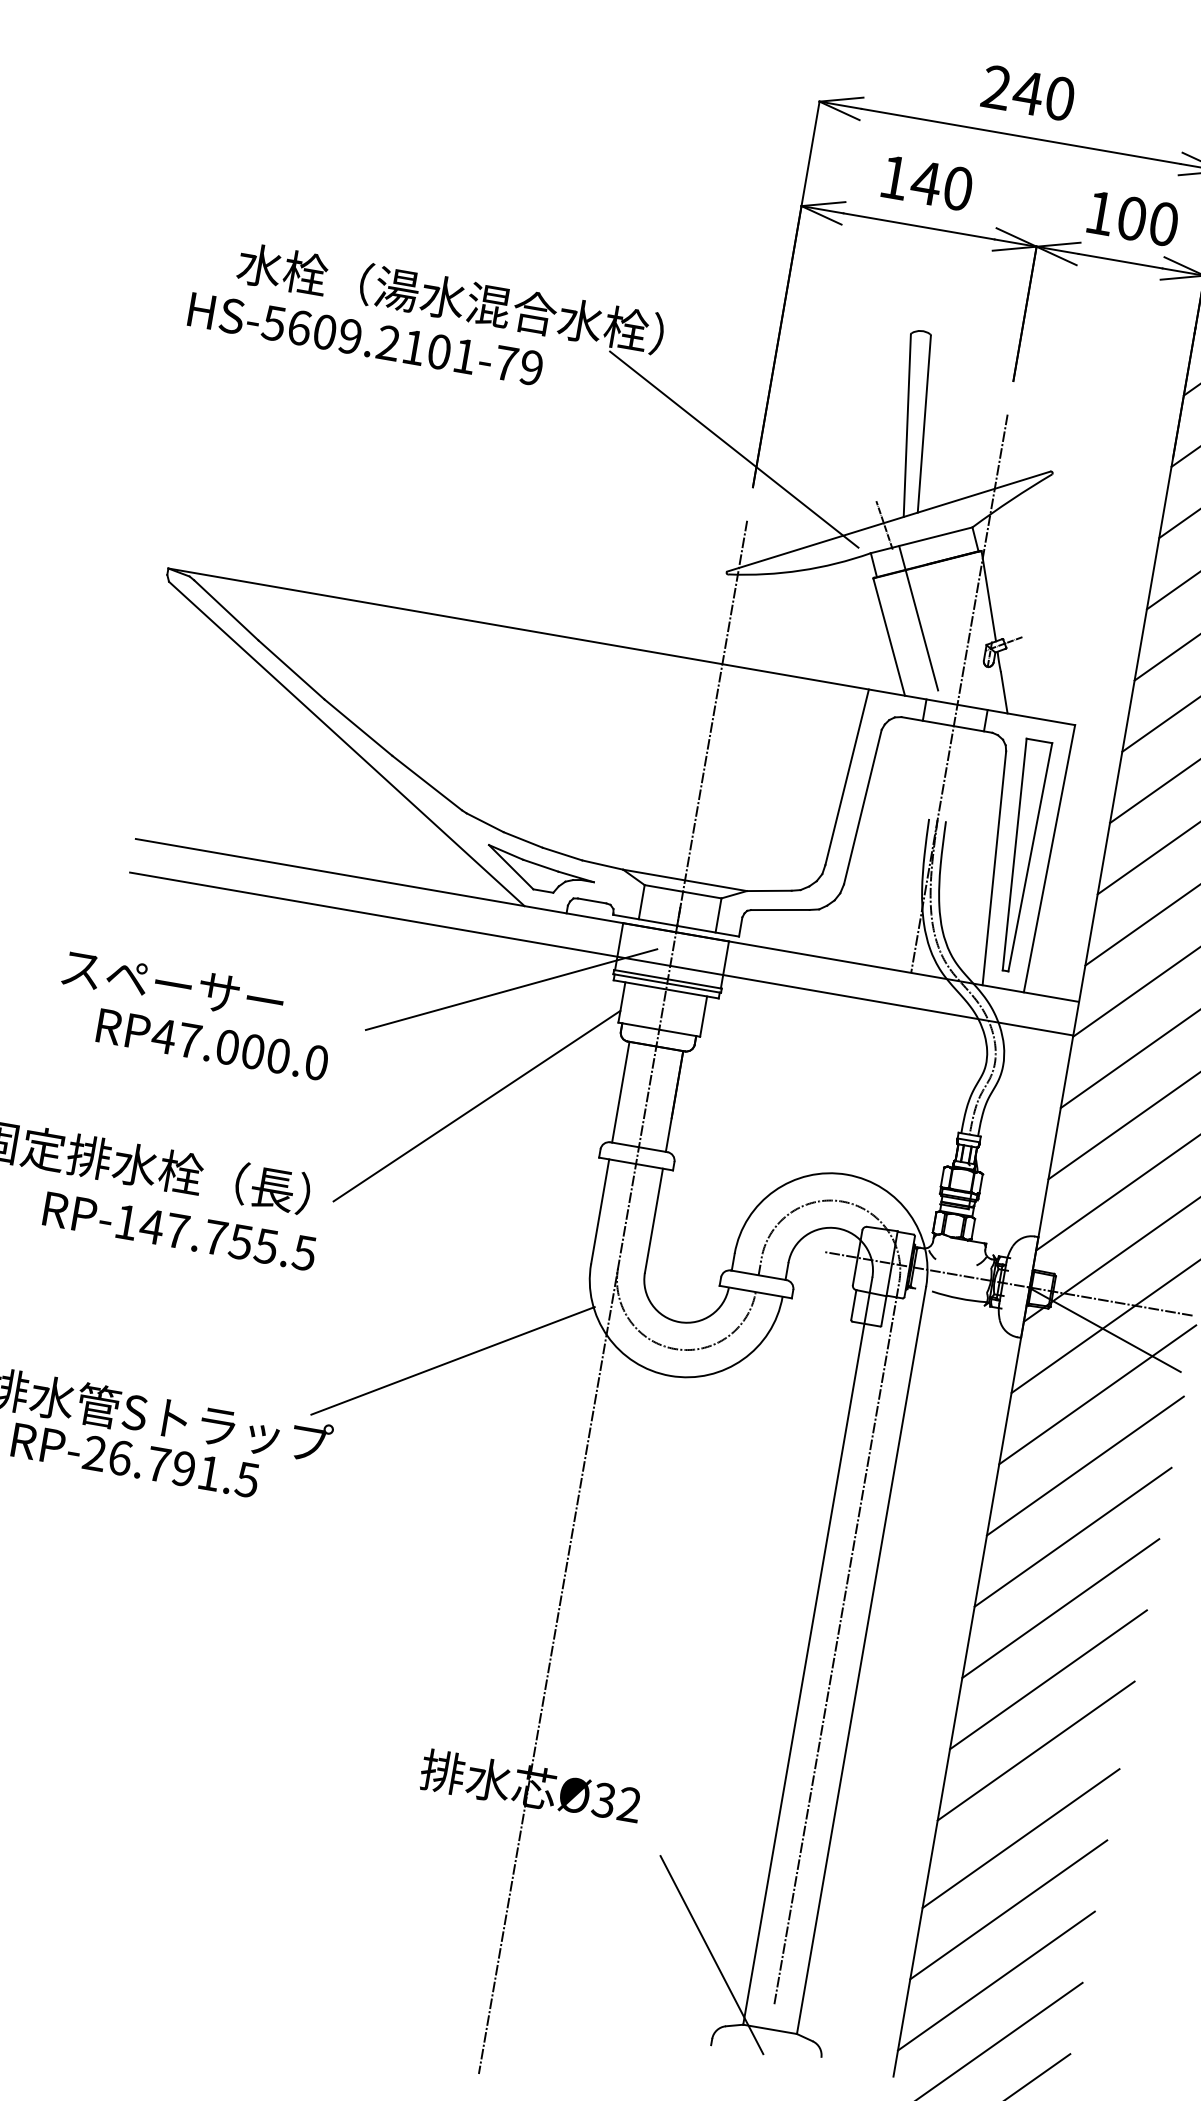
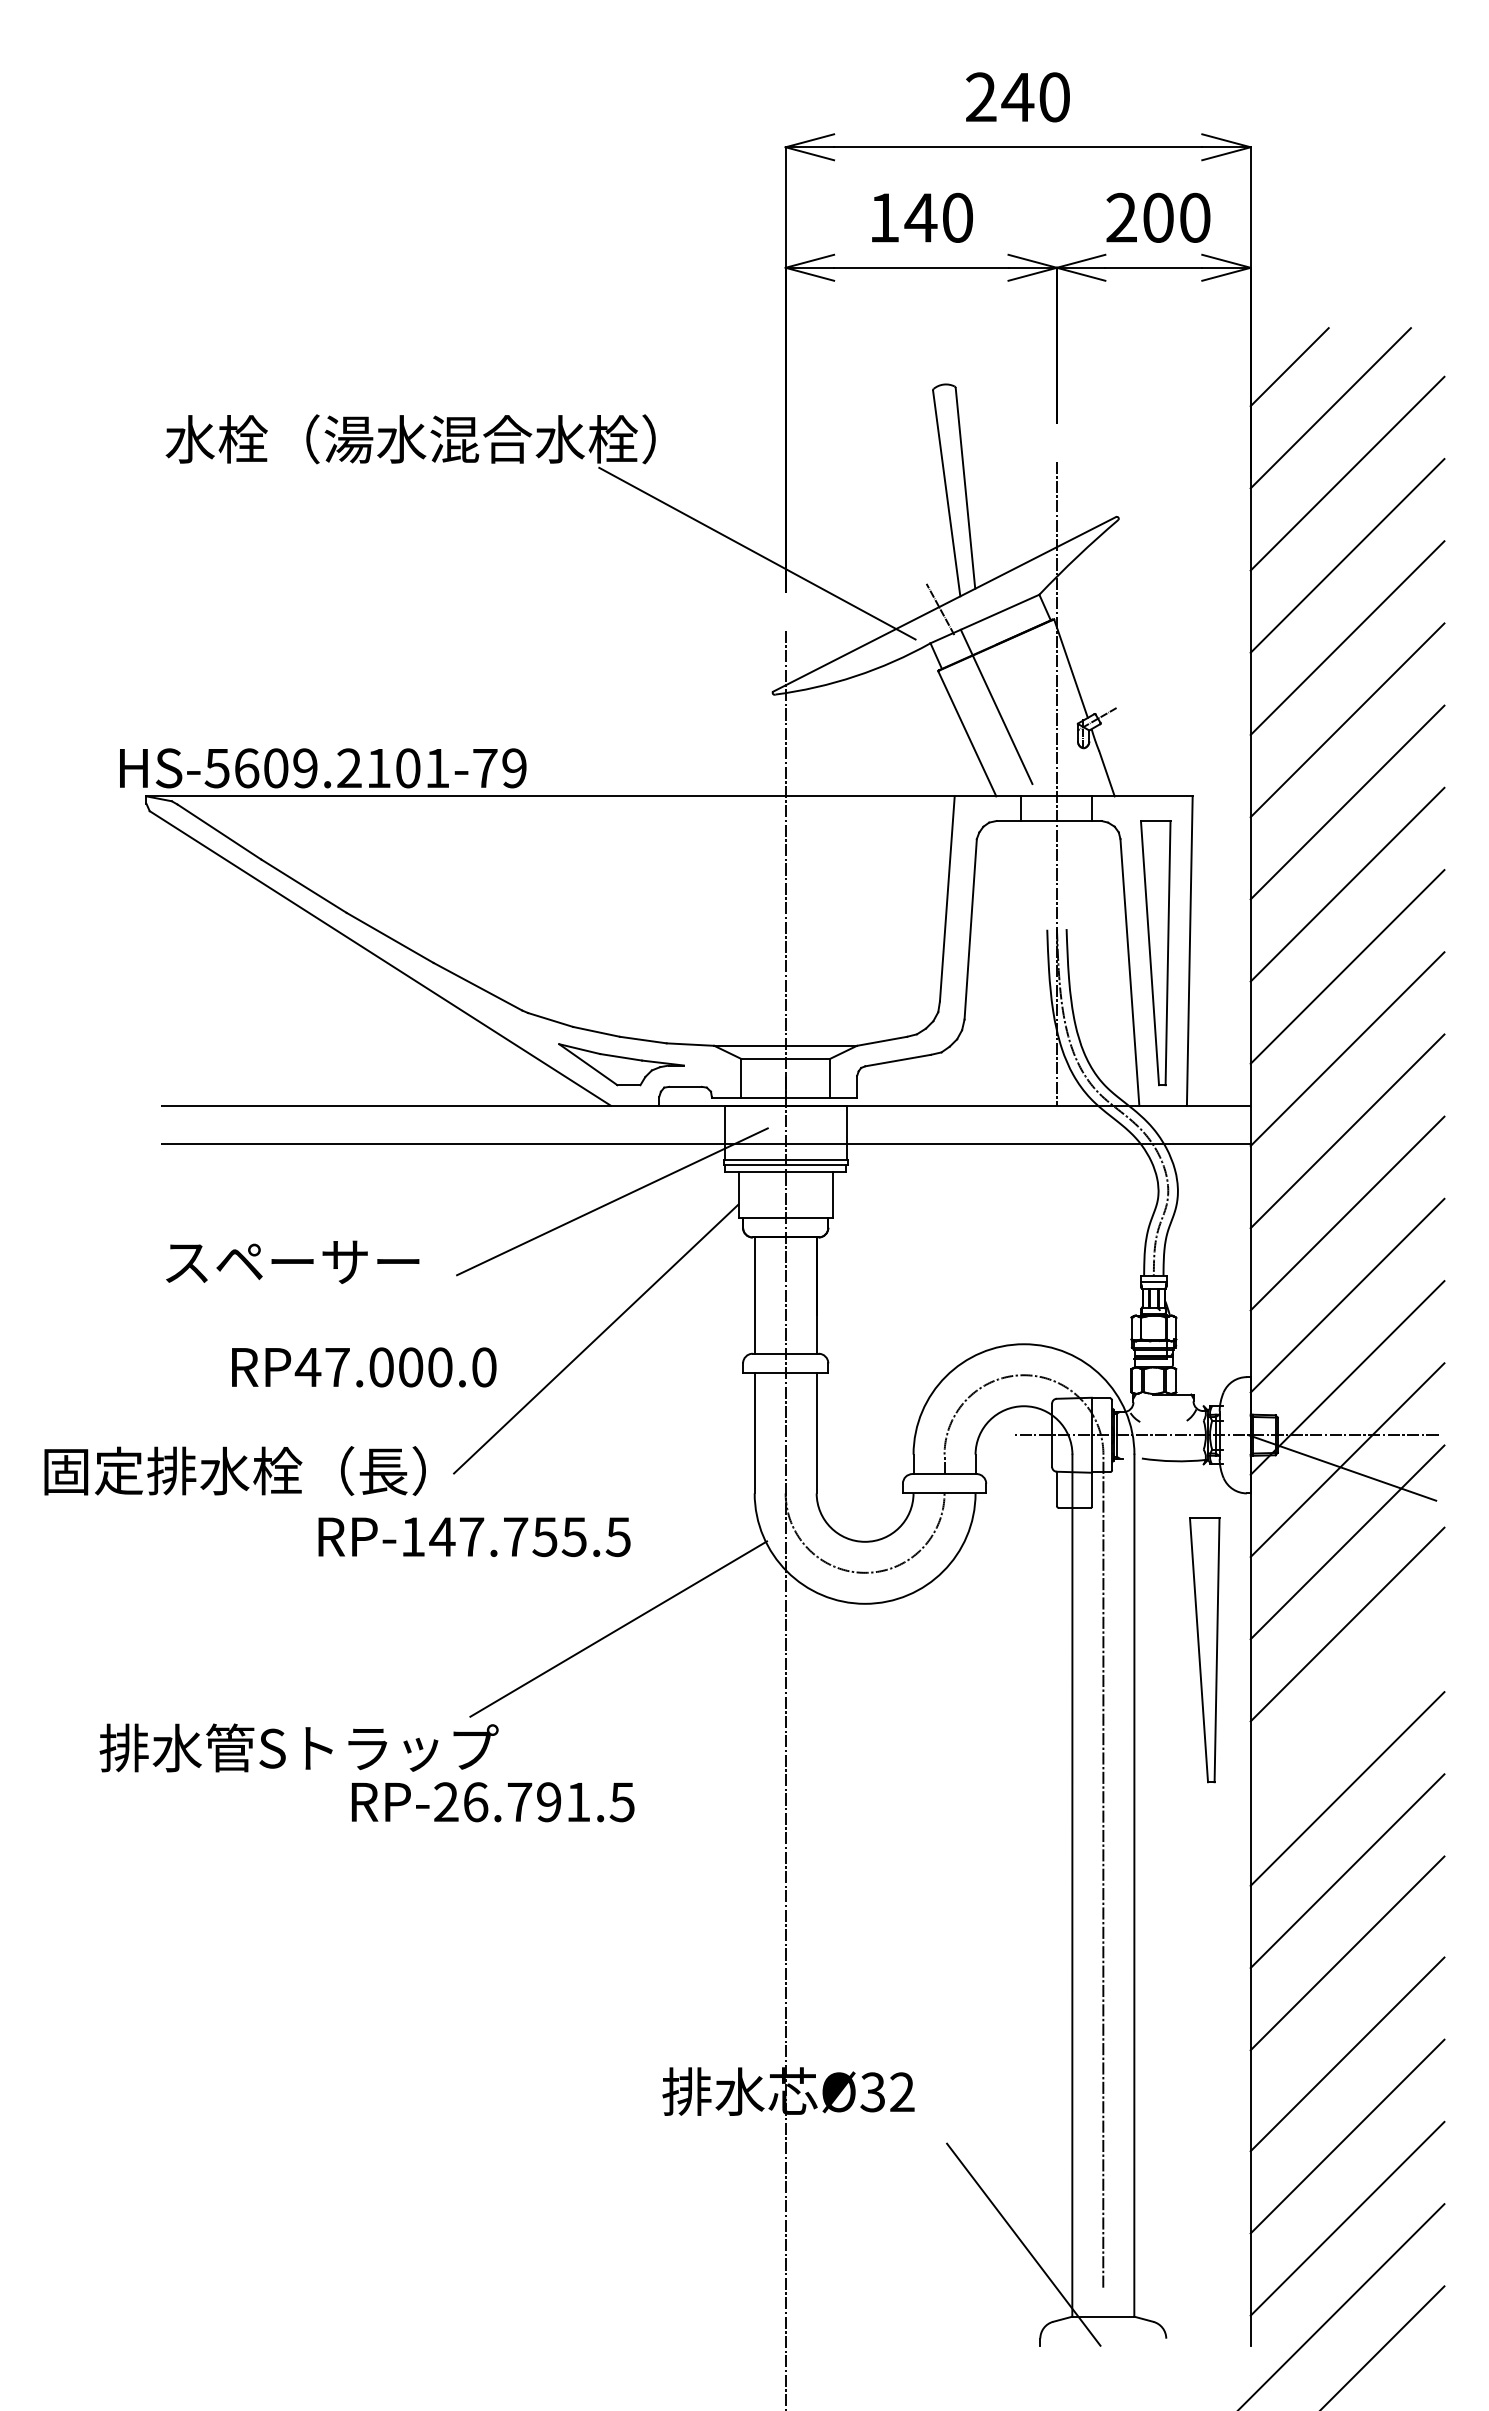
text: (1100, 212) -> (1121, 217), 100 -> 200
text: (365, 339) -> (323, 768), moved
text: (173, 984) -> (292, 1261), moved
text: (212, 1044) -> (364, 1367), moved
text: (179, 1231) -> (474, 1537), moved
text: (134, 1460) -> (492, 1802), moved
part: (957, 1467) -> (1204, 1650), added
line: (1073, 1537) -> (1347, 1706), removed

